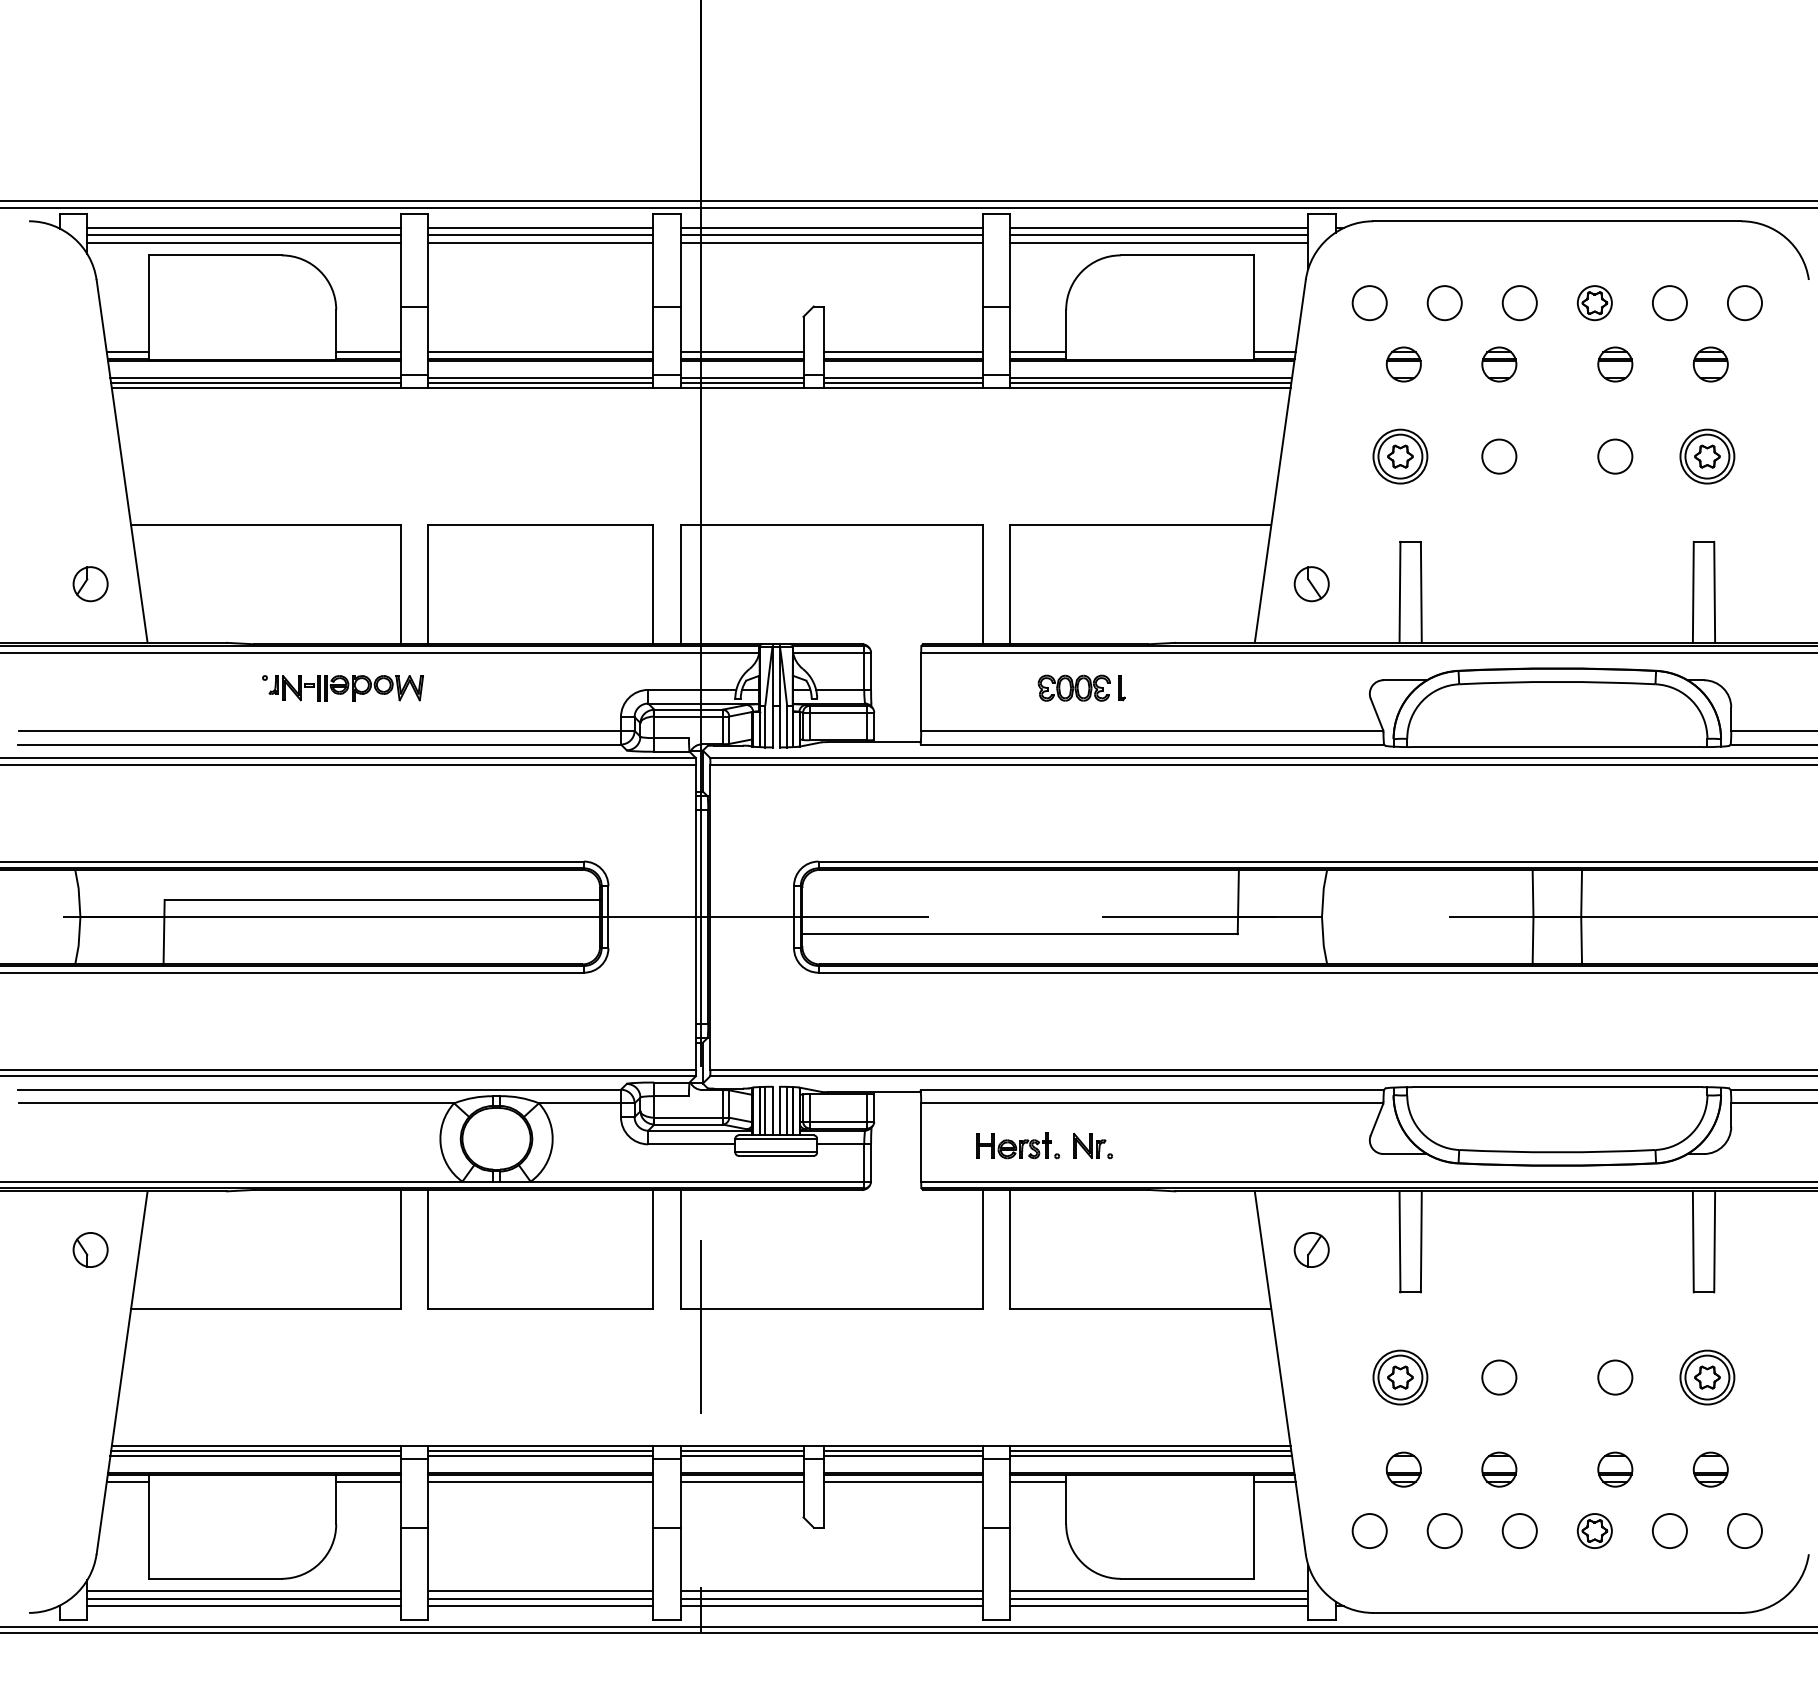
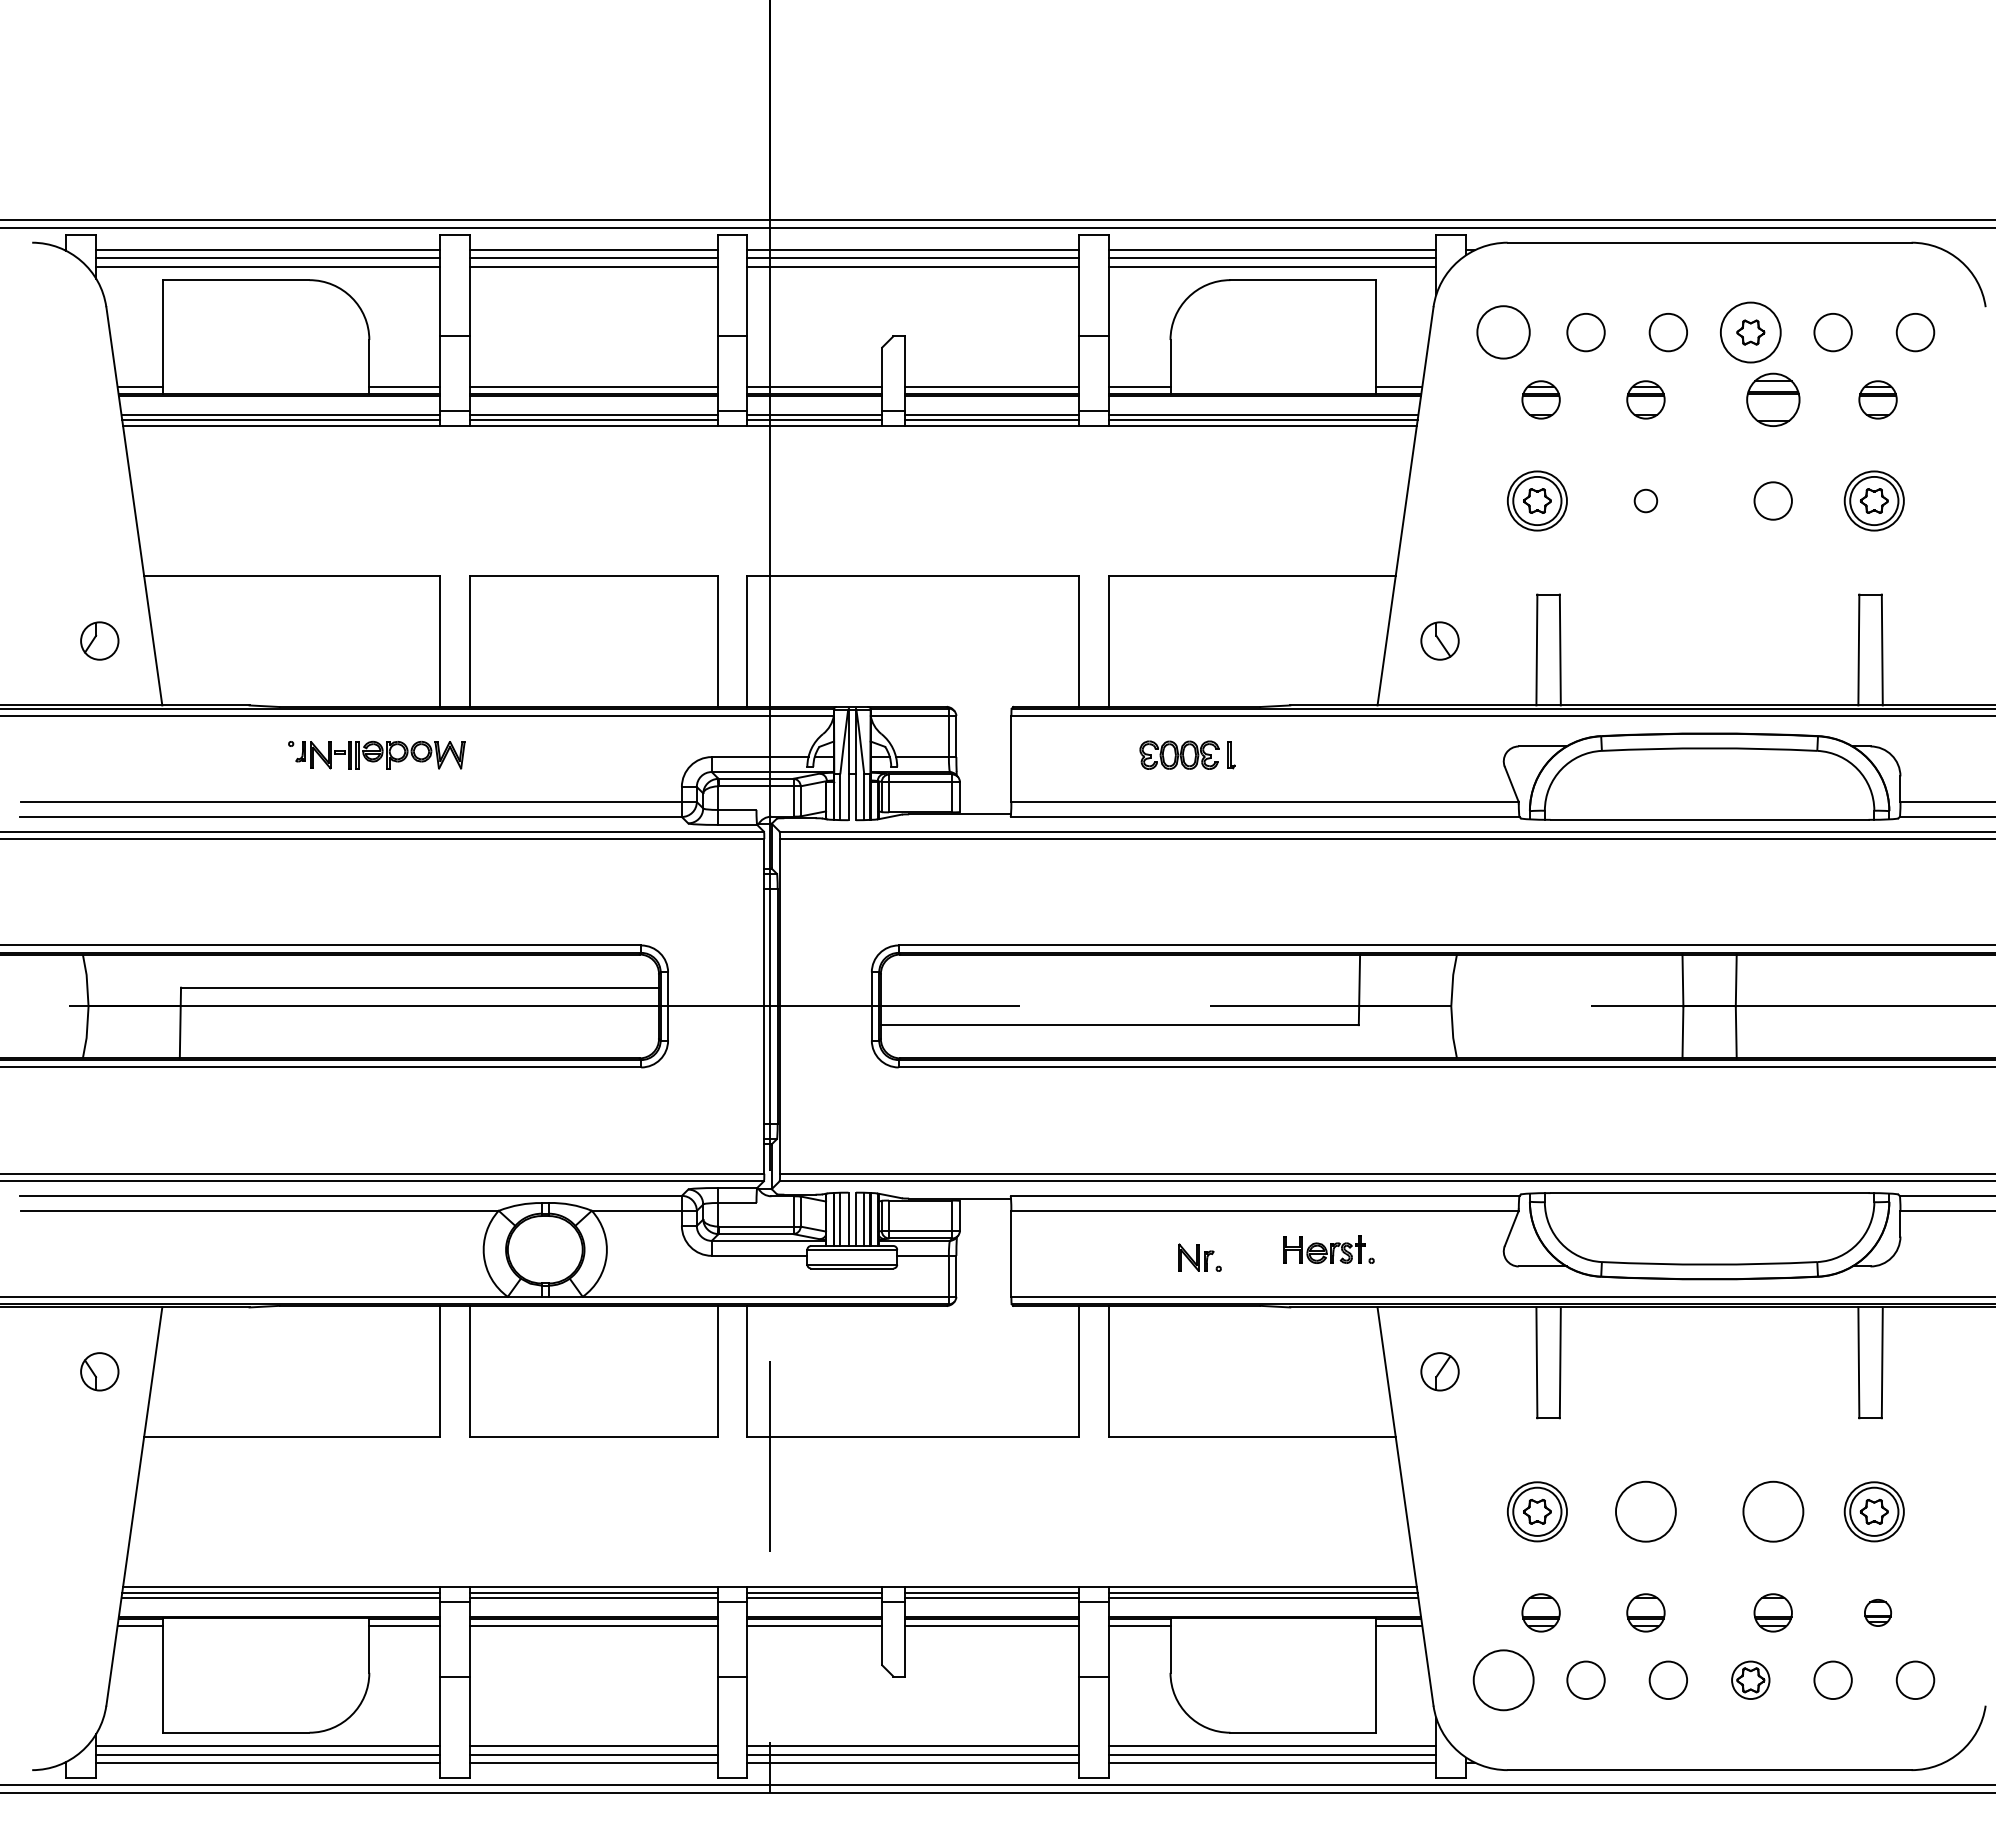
circle: (1369, 303) -> (1503, 332), size x1.4
circle: (1594, 303) -> (1750, 332), size x1.6
part: (1614, 364) -> (1772, 399), size x1.4
circle: (1498, 456) -> (1645, 500), size x0.6
part: (1017, 1145) -> (1328, 1249), moved
circle: (1498, 1377) -> (1645, 1511), size x1.6
circle: (1614, 1377) -> (1772, 1511), size x1.6
part: (1710, 1469) -> (1877, 1612), size x0.7
circle: (1369, 1531) -> (1503, 1680), size x1.6

